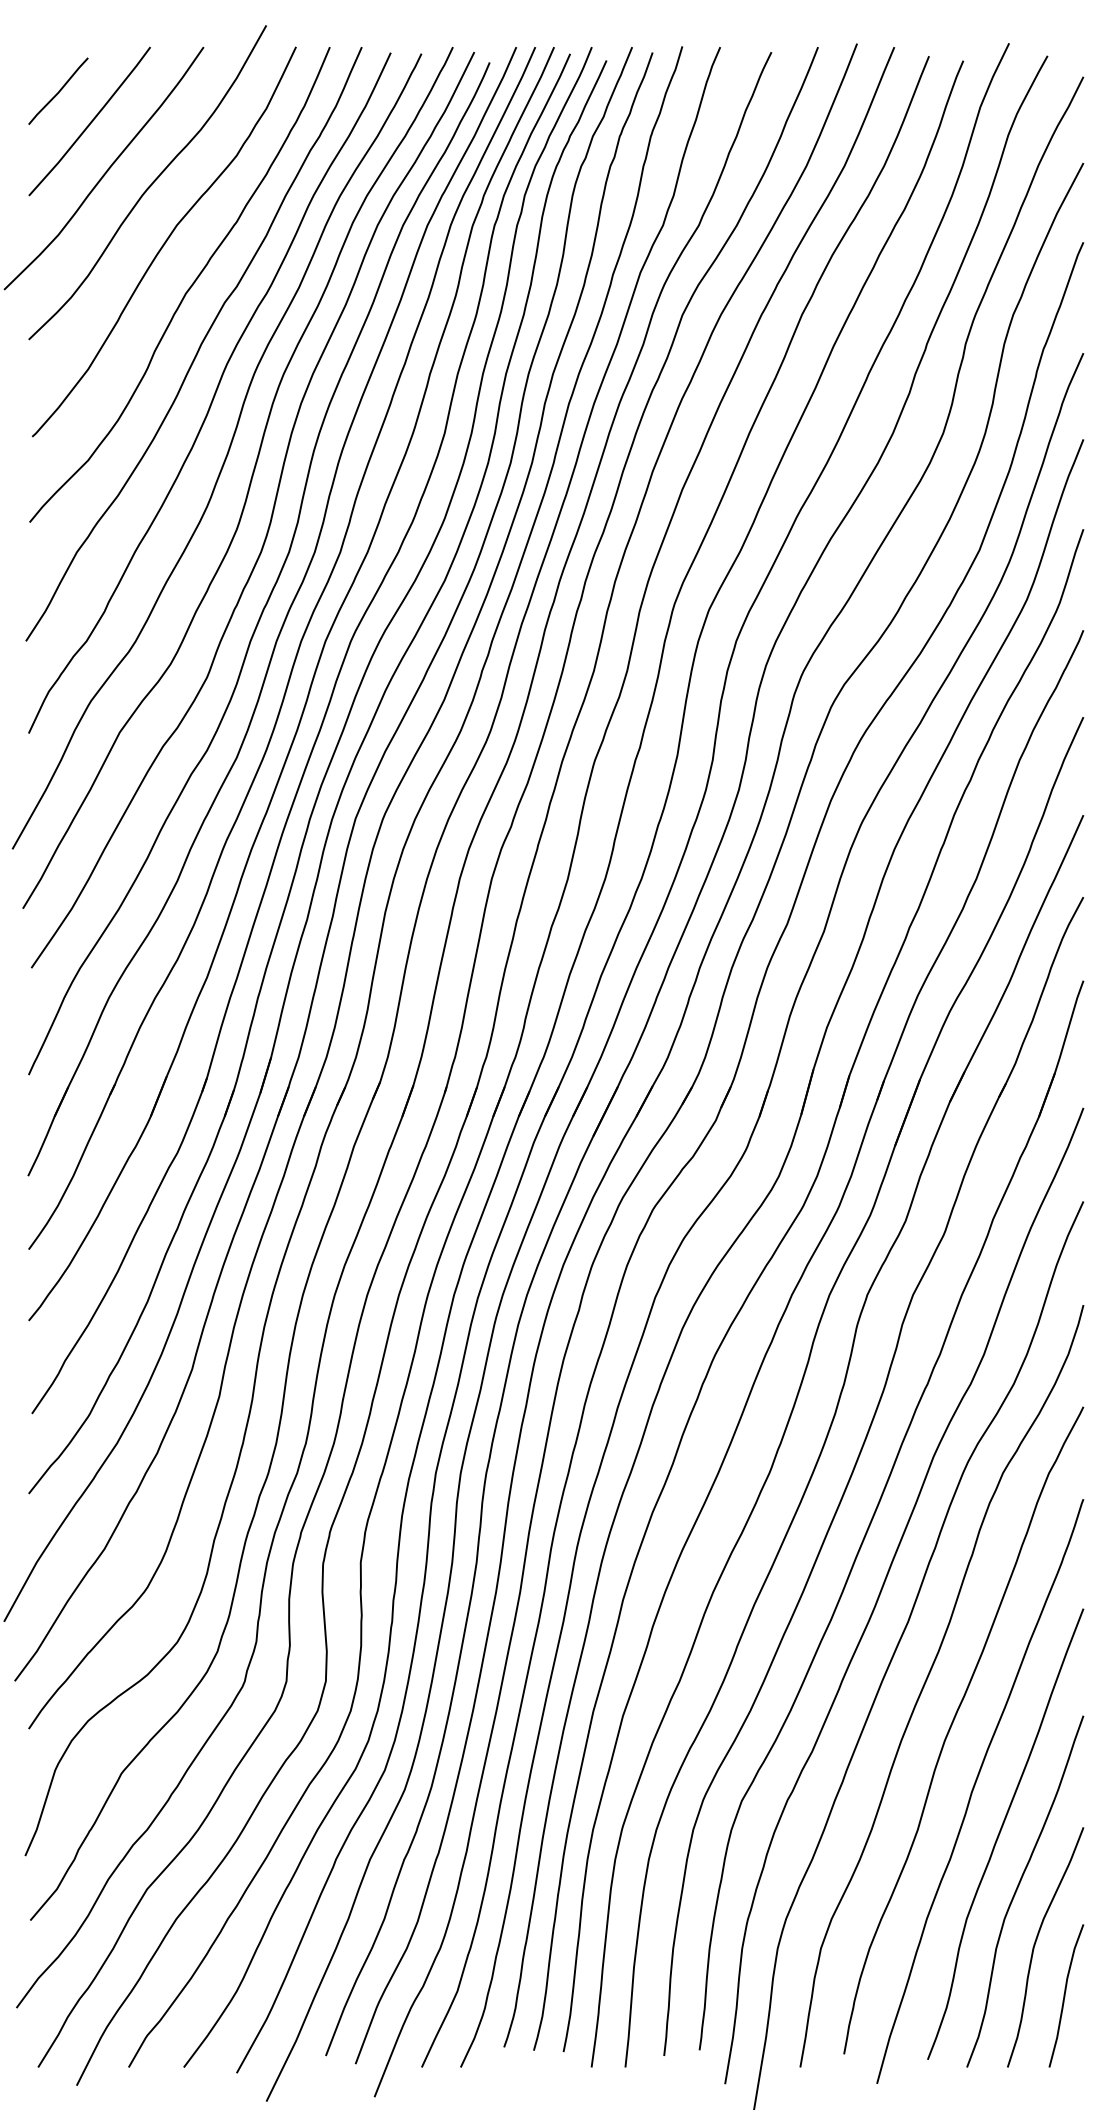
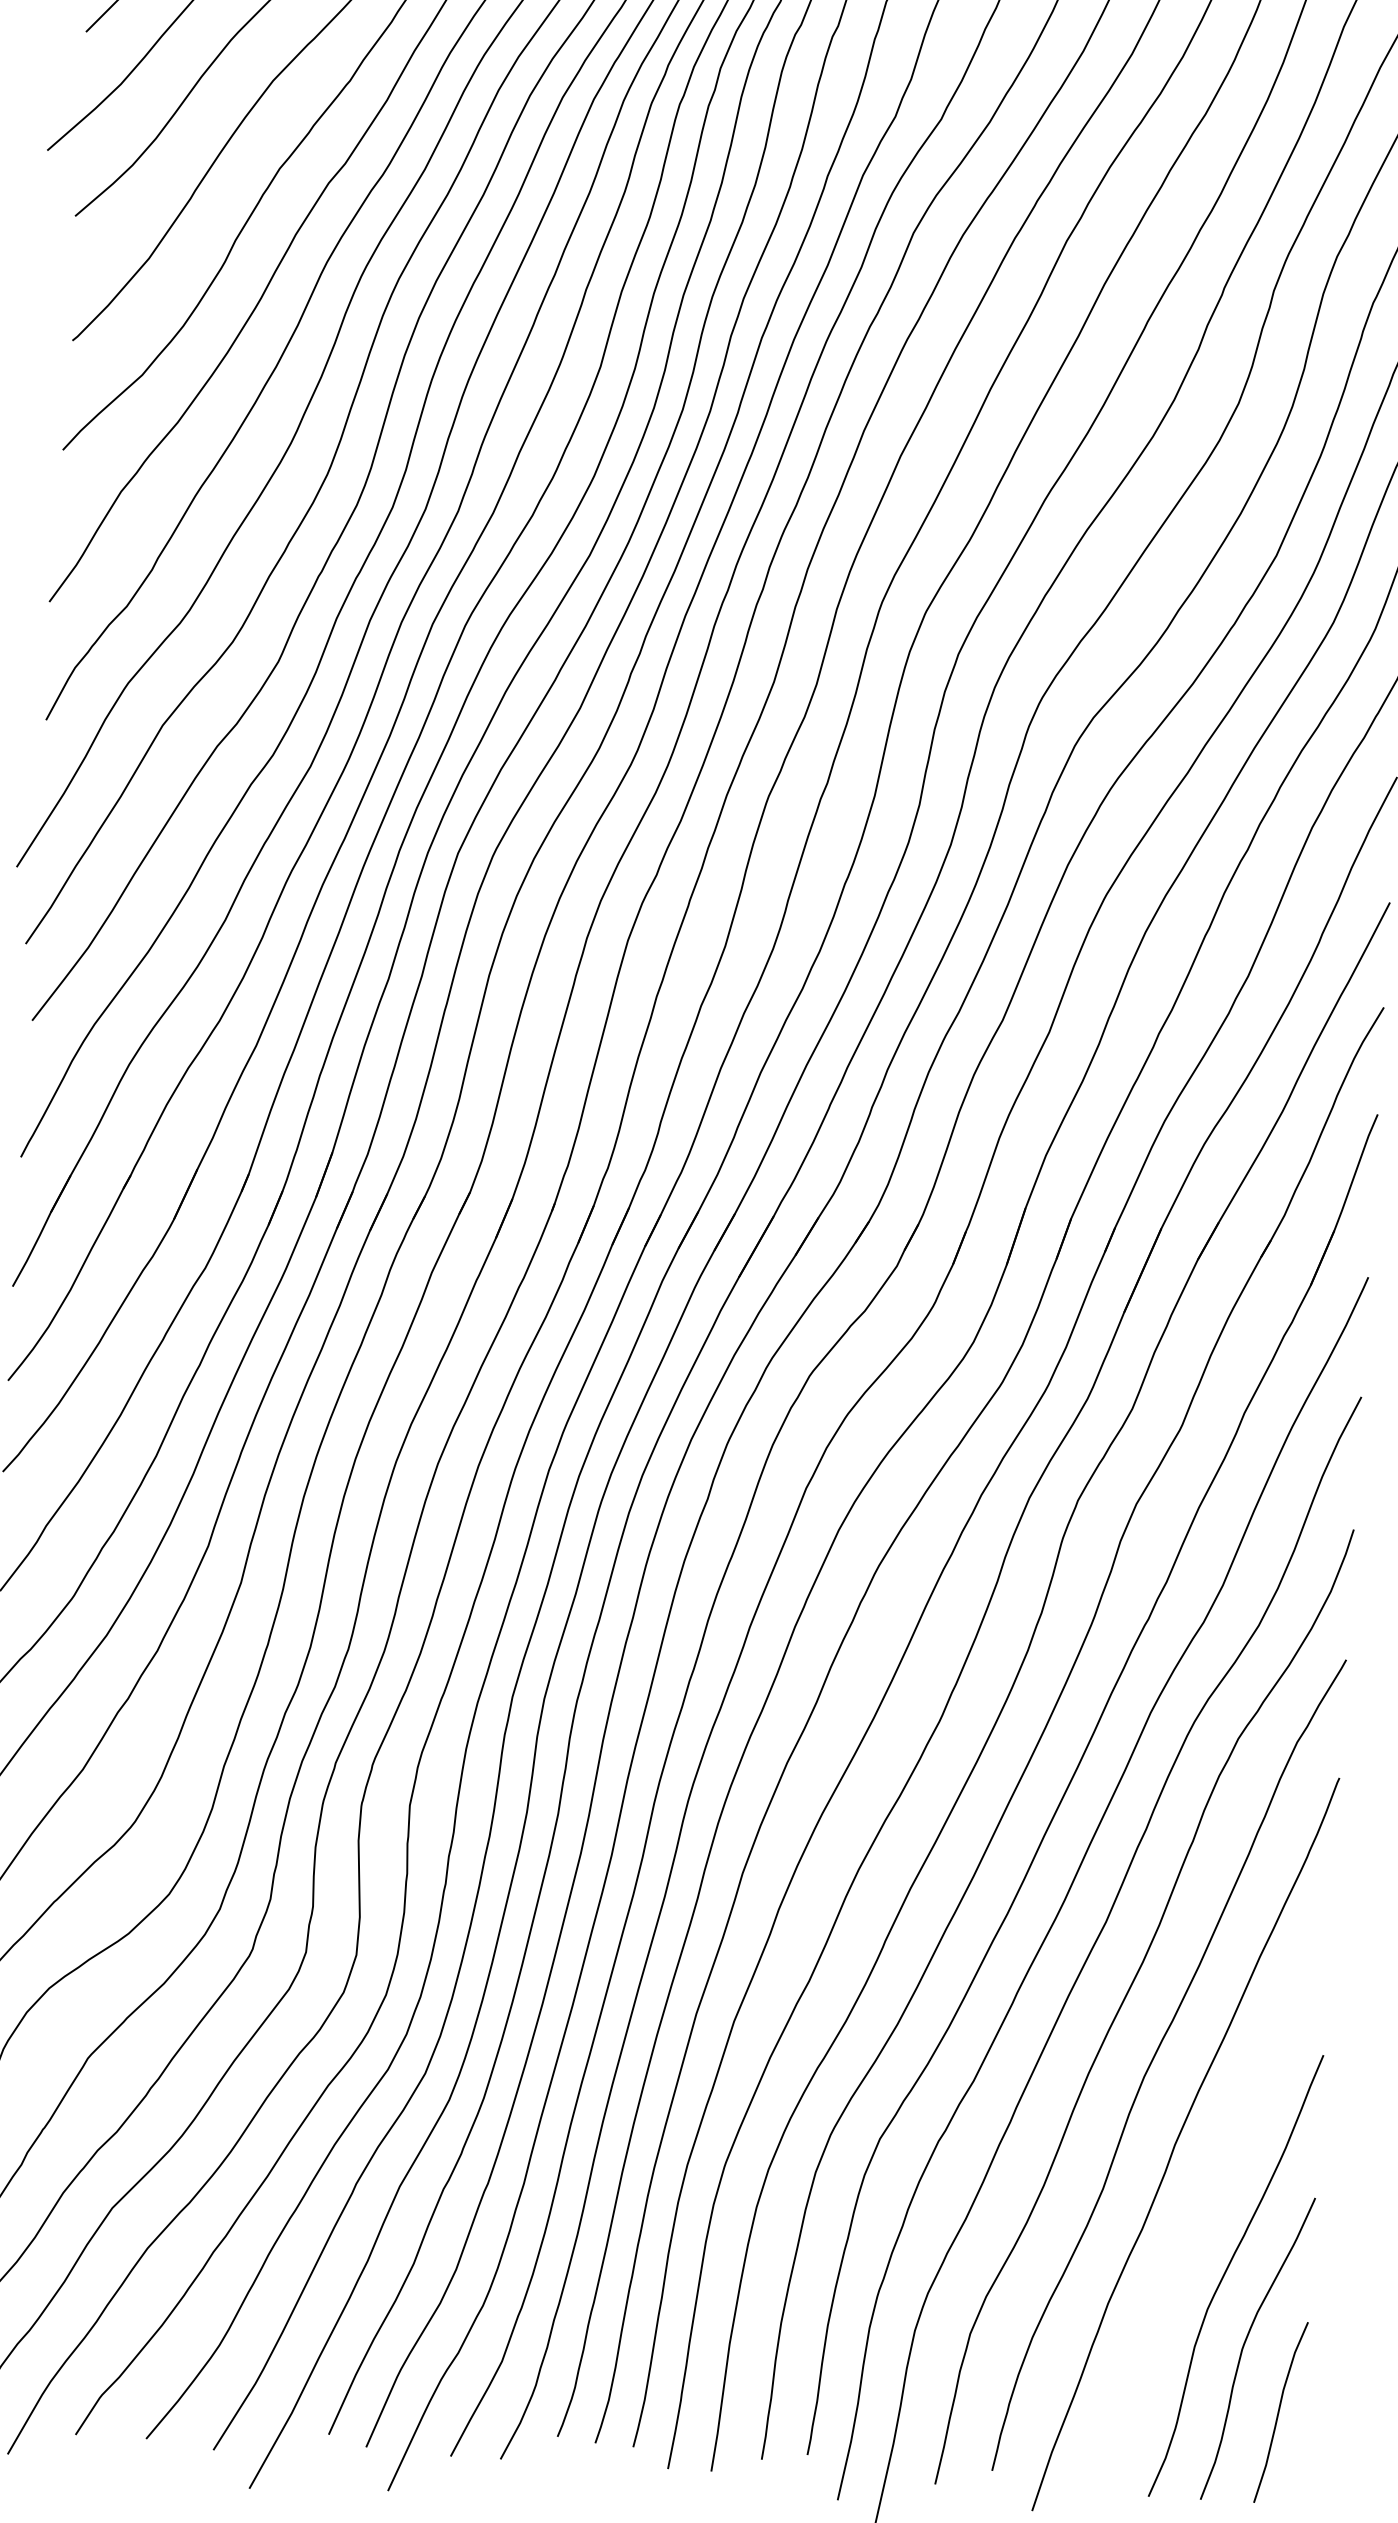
curve: (1001, 1831) -> (1210, 2197), removed

